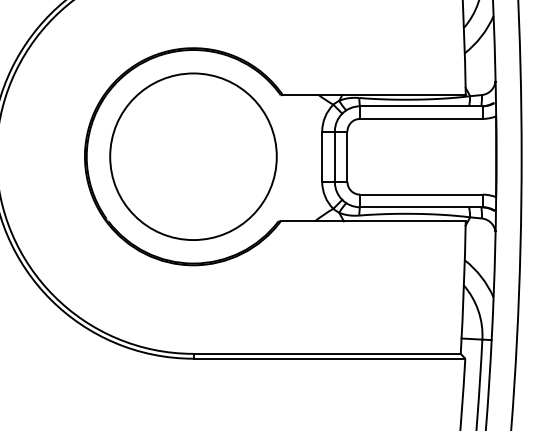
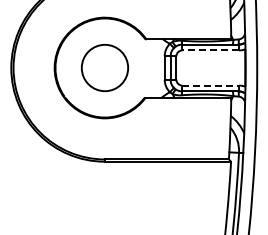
line: (420, 118) -> (210, 50), solid -> dashed
circle: (192, 155) -> (104, 67), size x0.6
line: (423, 194) -> (211, 85), solid -> dashed

